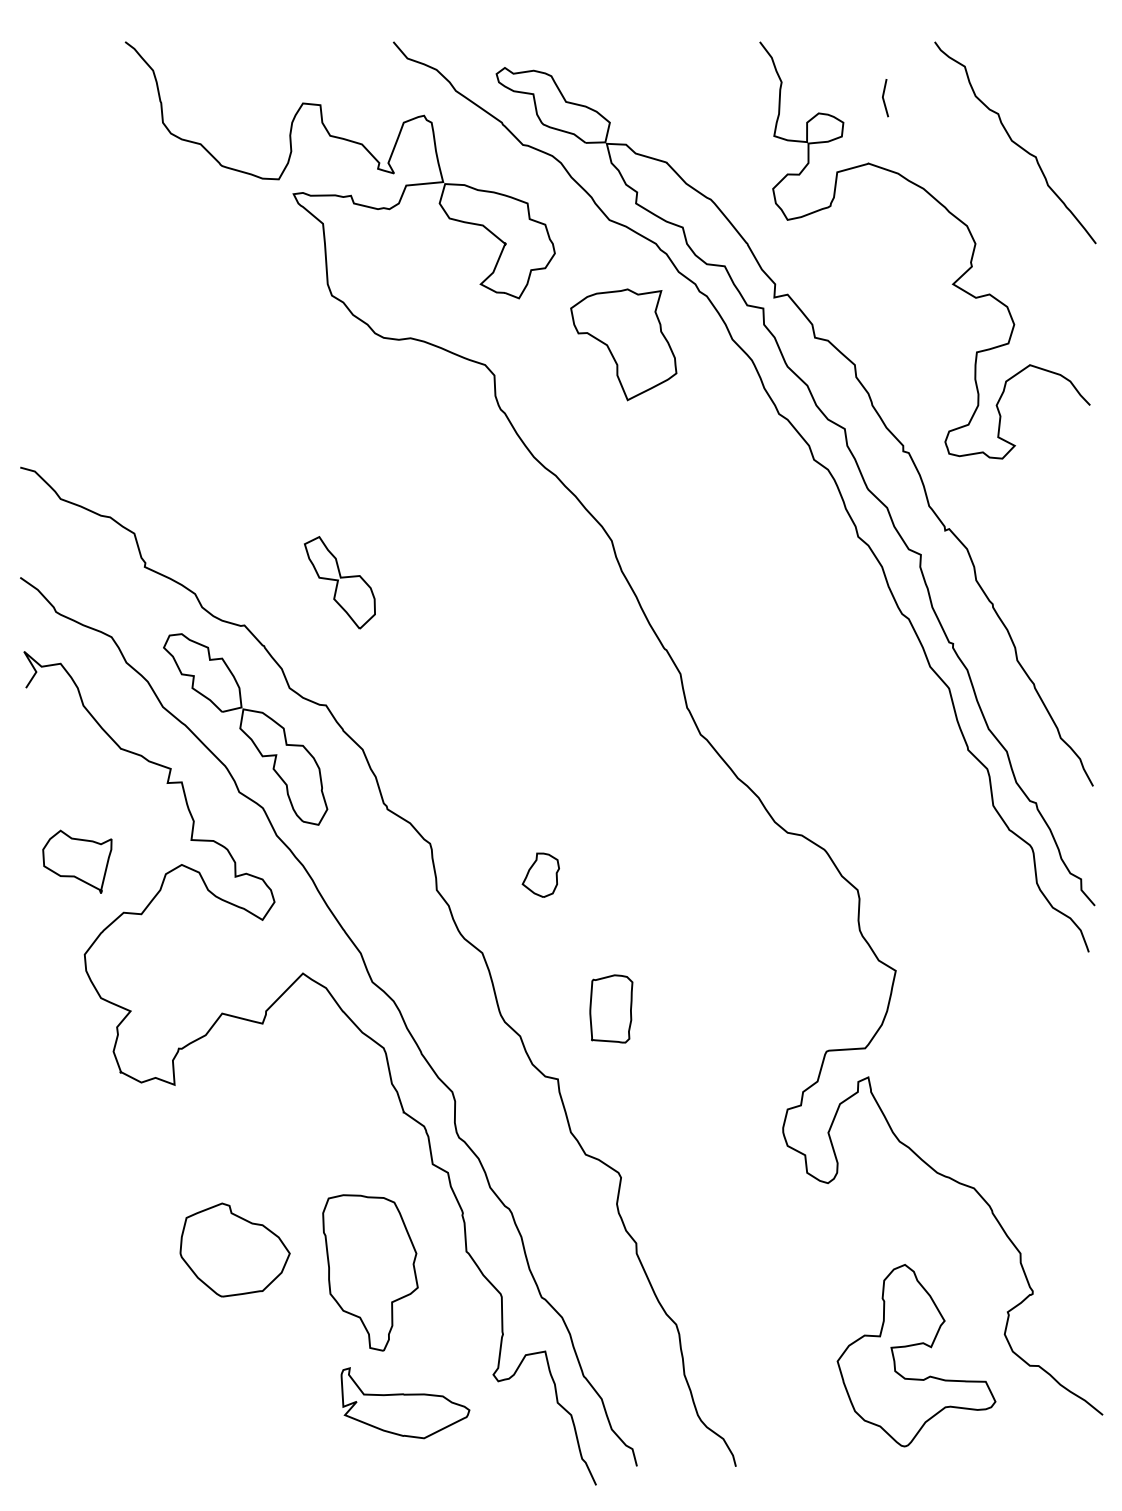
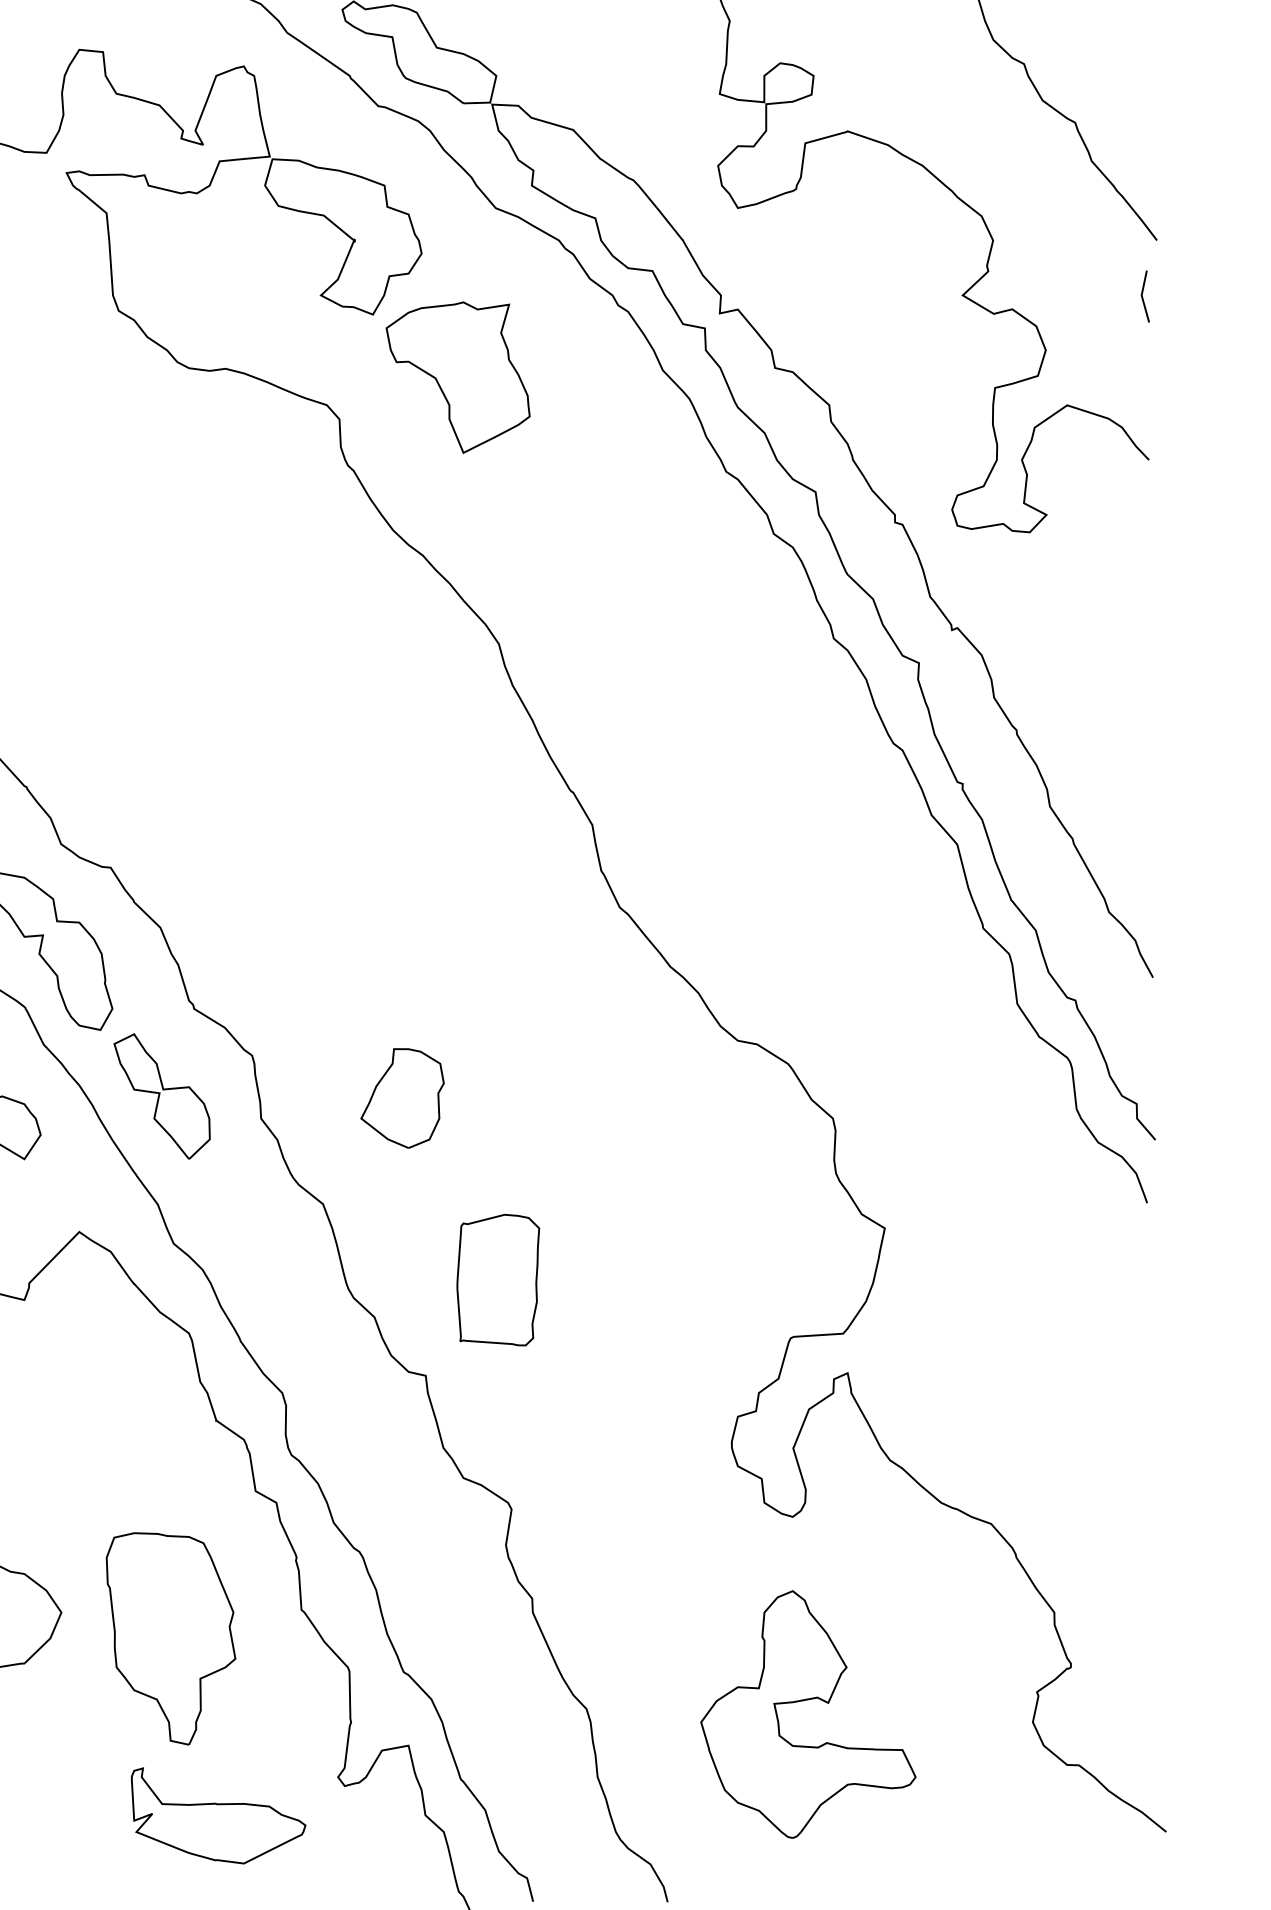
line: (884, 98) -> (1143, 297), moved
part: (623, 344) -> (457, 377), moved
part: (339, 582) -> (161, 1096), moved
part: (540, 875) -> (402, 1098), size x1.67
part: (611, 1008) -> (498, 1279), size x1.43
part: (912, 1346) -> (802, 1702), moved

